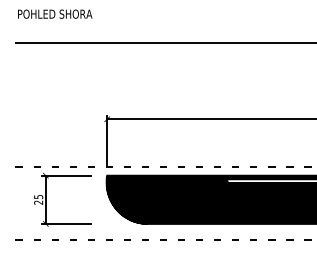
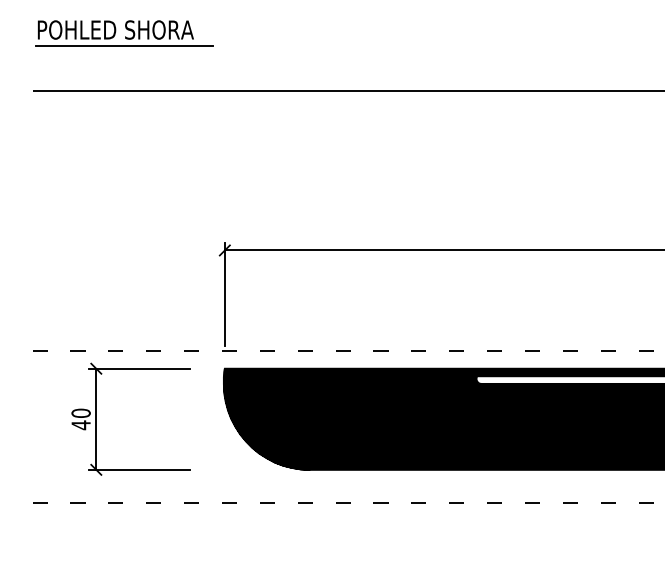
line: (59, 21) -> (124, 45), added
text: (38, 199) -> (80, 418), 25 -> 40

